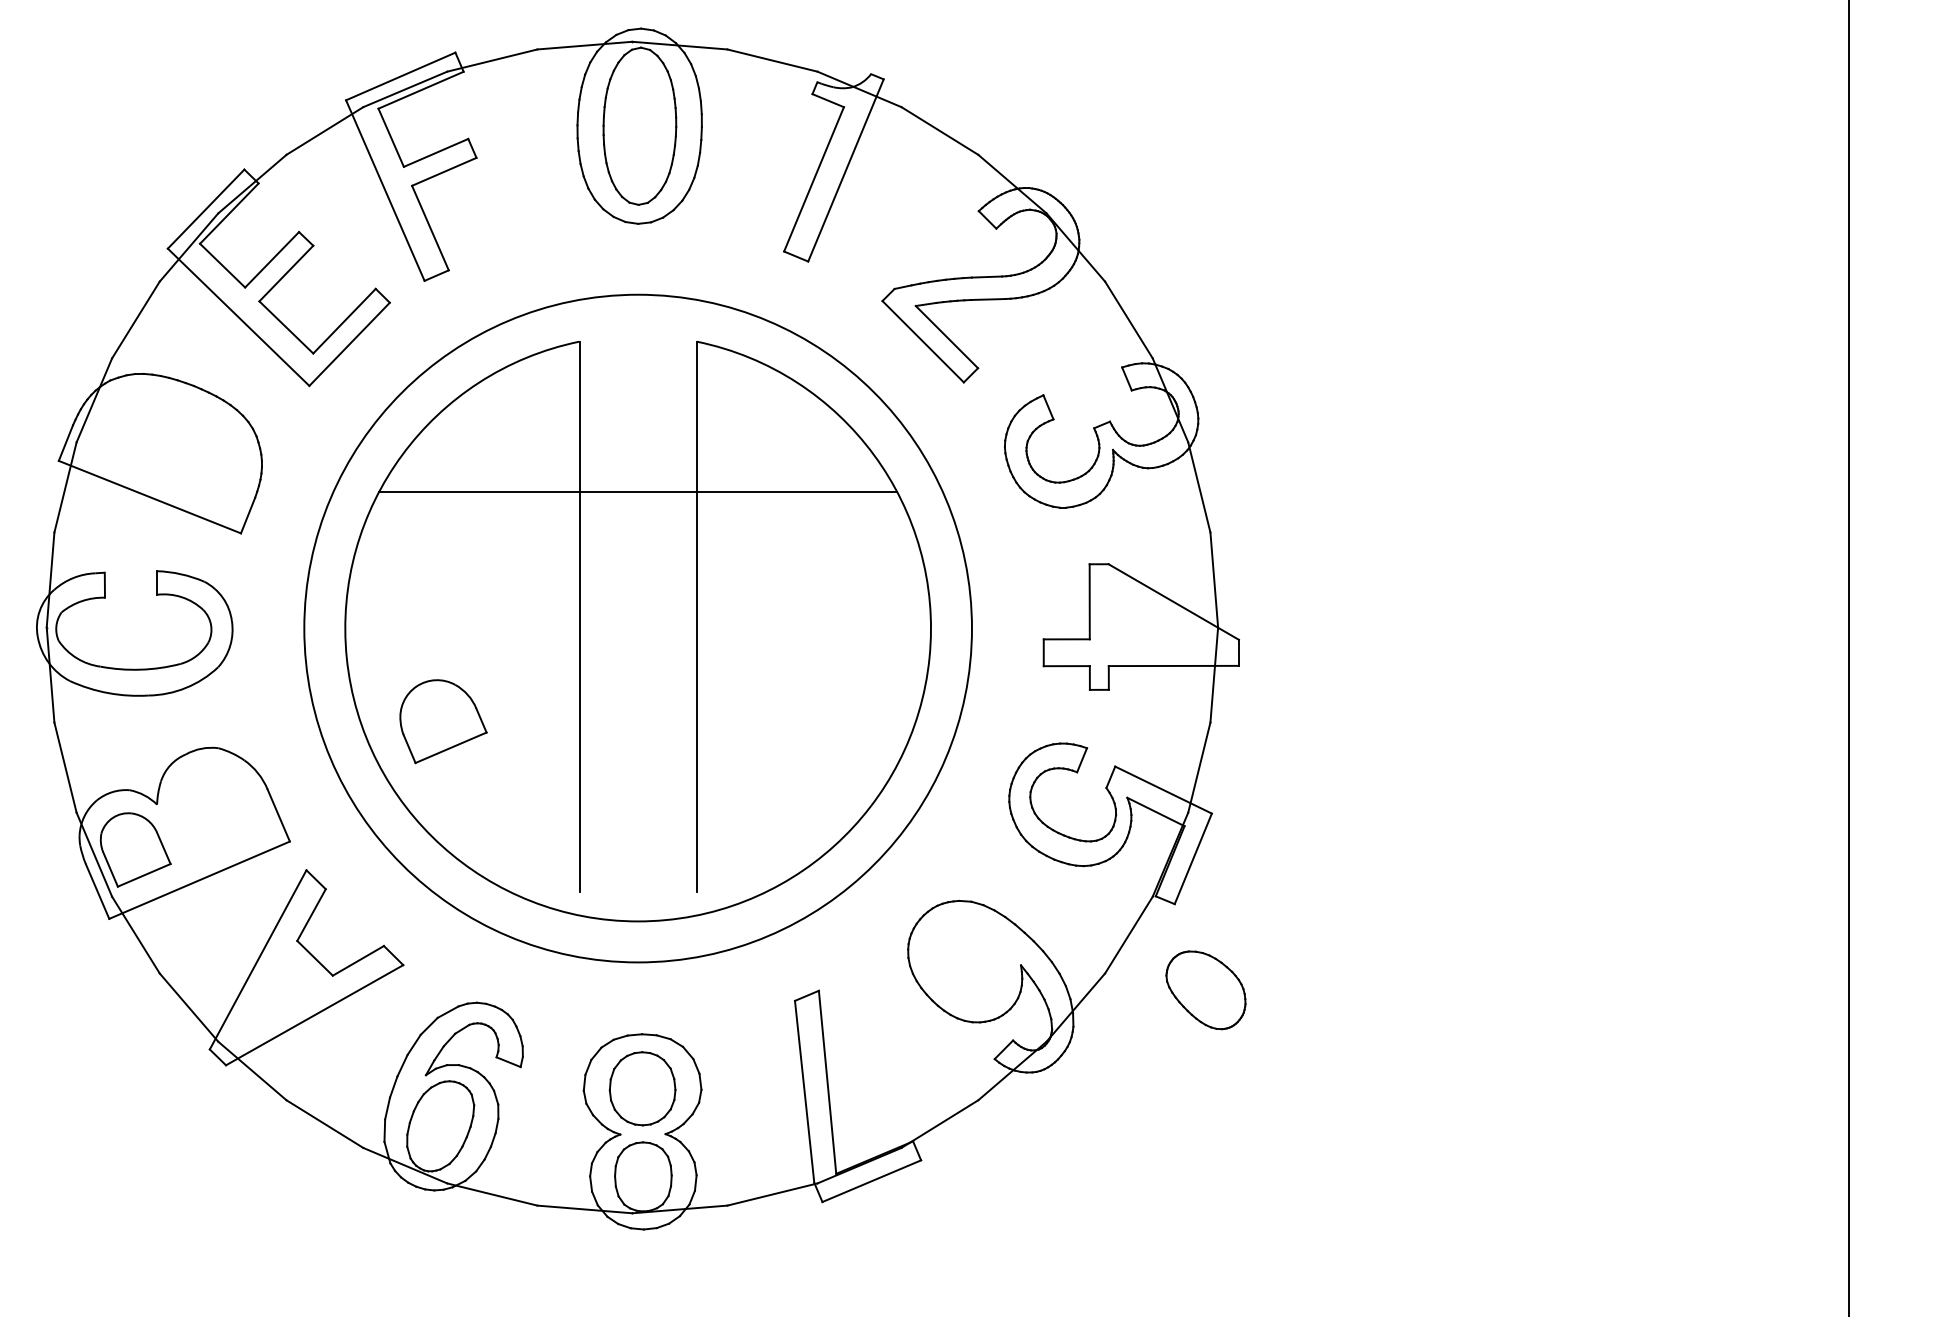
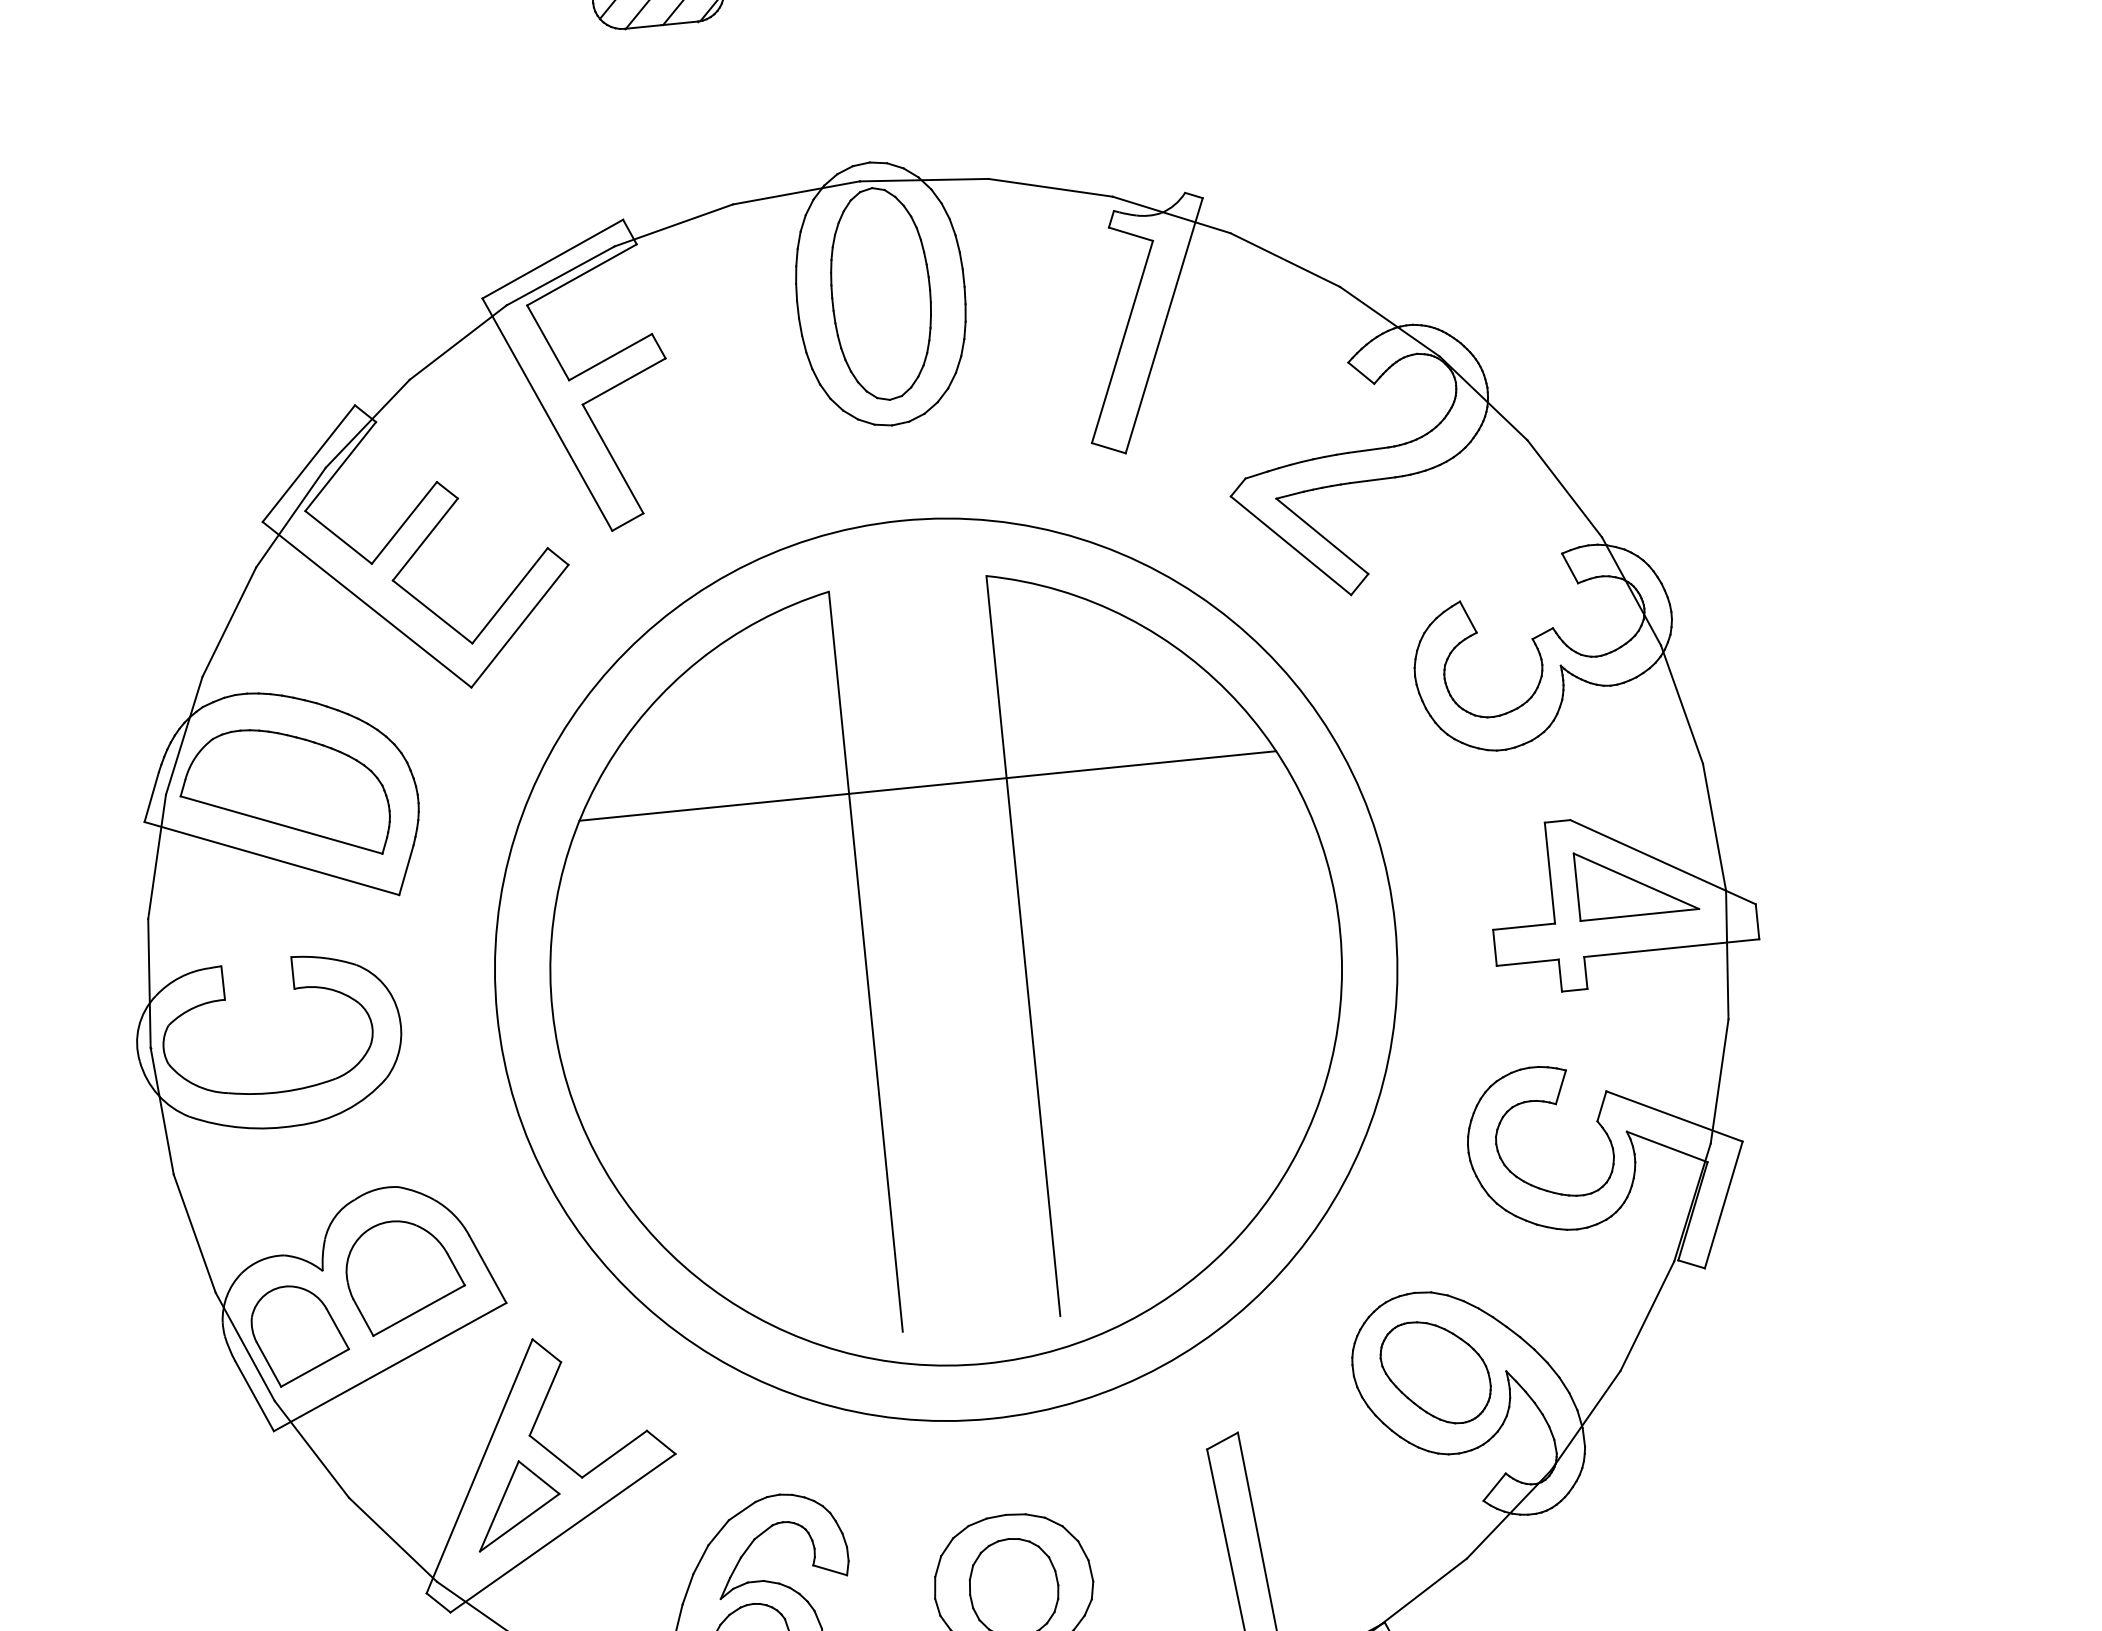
part: (163, 450) -> (283, 793), added
part: (1152, 614) -> (1636, 881), added
part: (443, 721) -> (405, 1276), moved
part: (283, 990) -> (517, 1504), added
part: (1205, 990) -> (1435, 1373), moved

